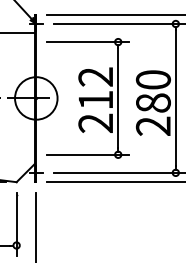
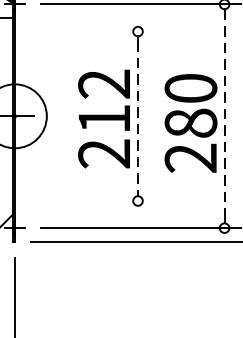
line: (87, 42) -> (91, 32), removed
line: (175, 97) -> (224, 114), solid -> dashed
line: (118, 98) -> (138, 116), solid -> dashed
line: (87, 154) -> (91, 200), removed

